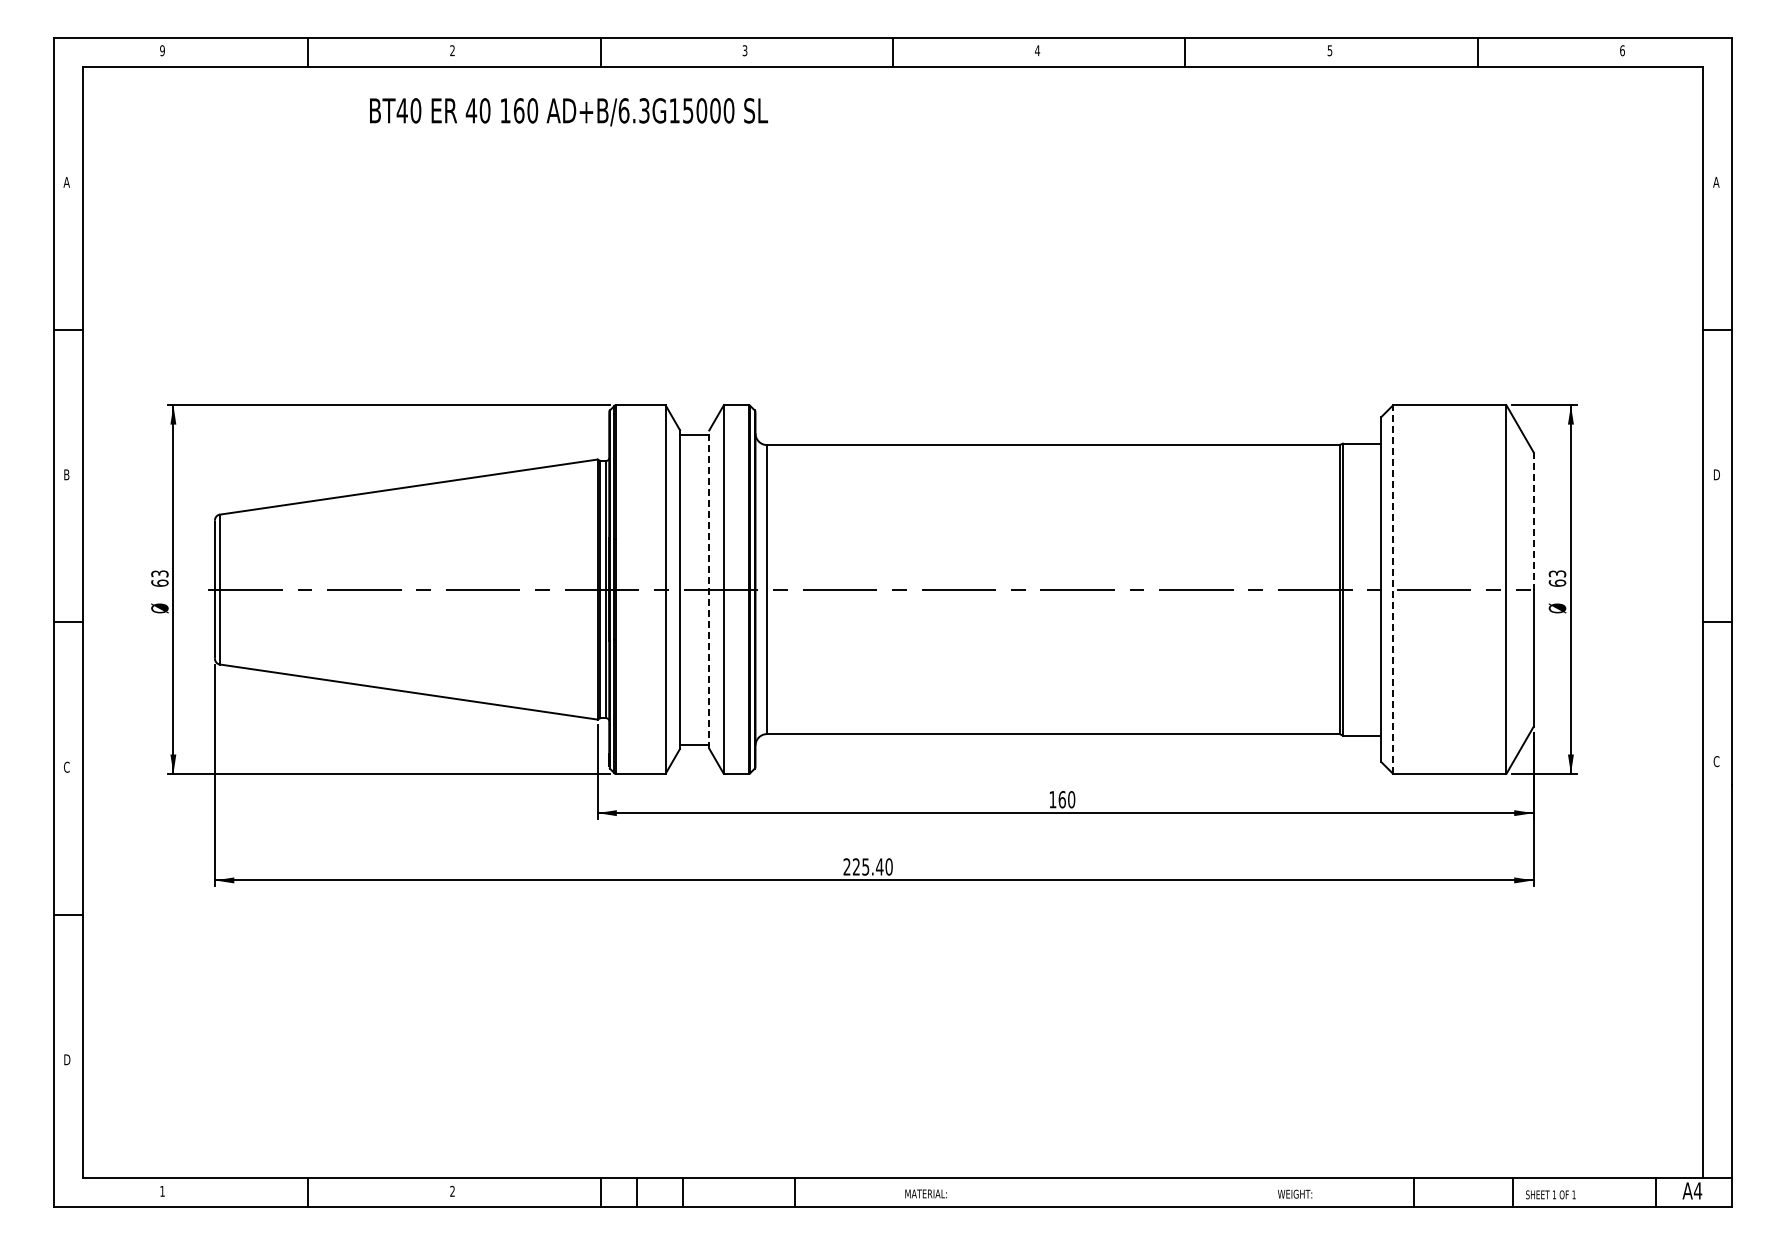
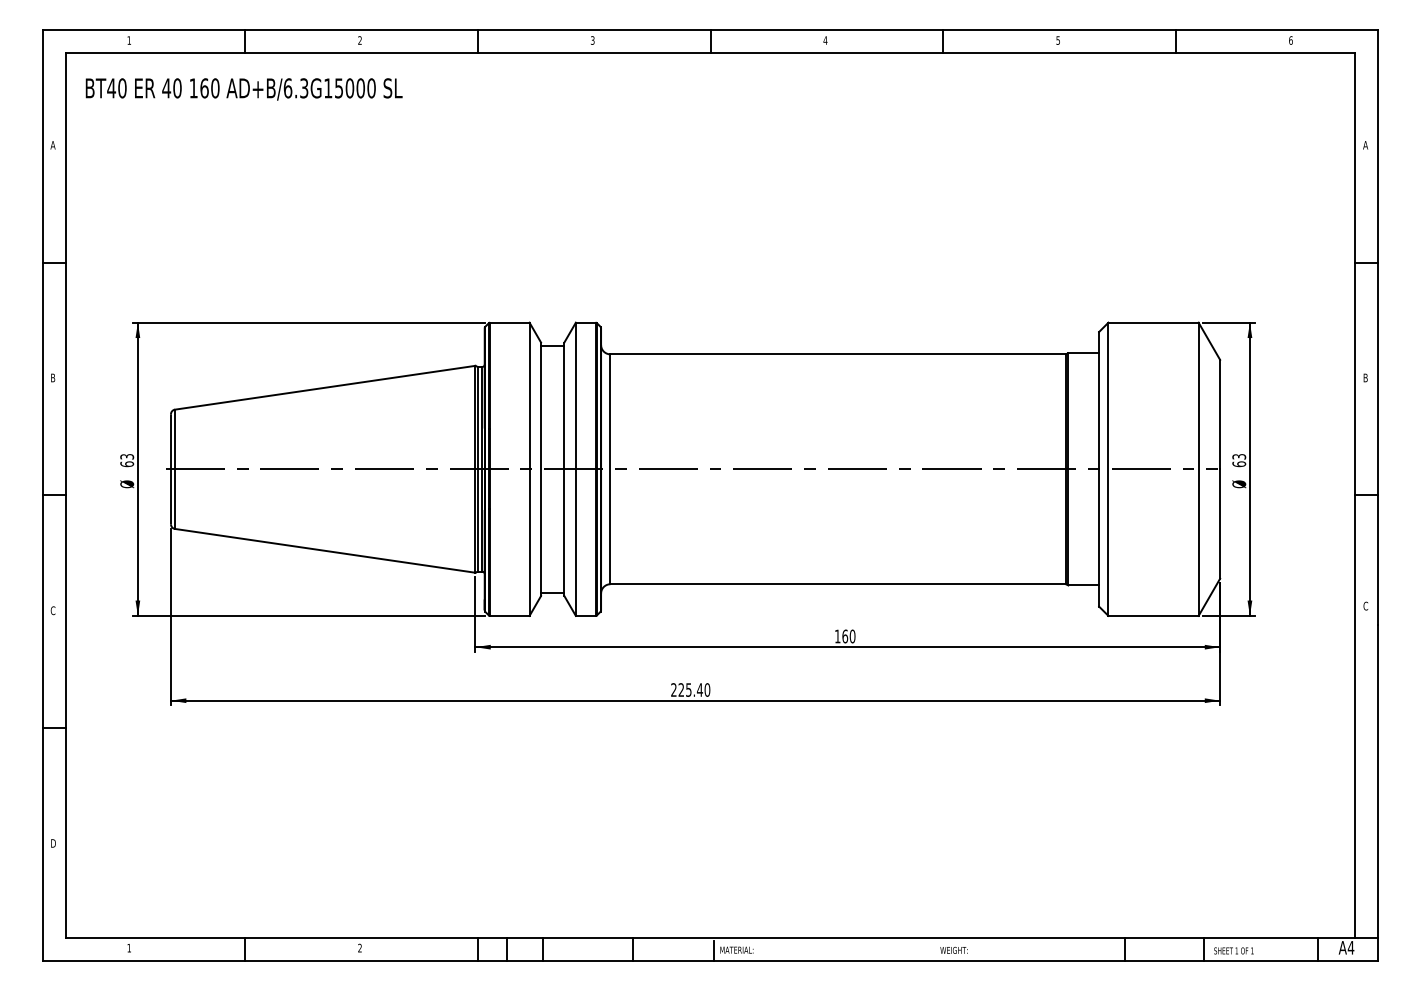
text: (162, 50) -> (129, 40), 9 -> 1
text: (568, 112) -> (243, 89), moved
text: (1717, 474) -> (1366, 377), D -> B
line: (1533, 520) -> (1220, 414), dashed -> solid
line: (709, 589) -> (564, 469), dashed -> solid
line: (1393, 589) -> (1108, 469), dashed -> solid
text: (1295, 1193) -> (954, 949), moved
line: (897, 1194) -> (714, 950), added

